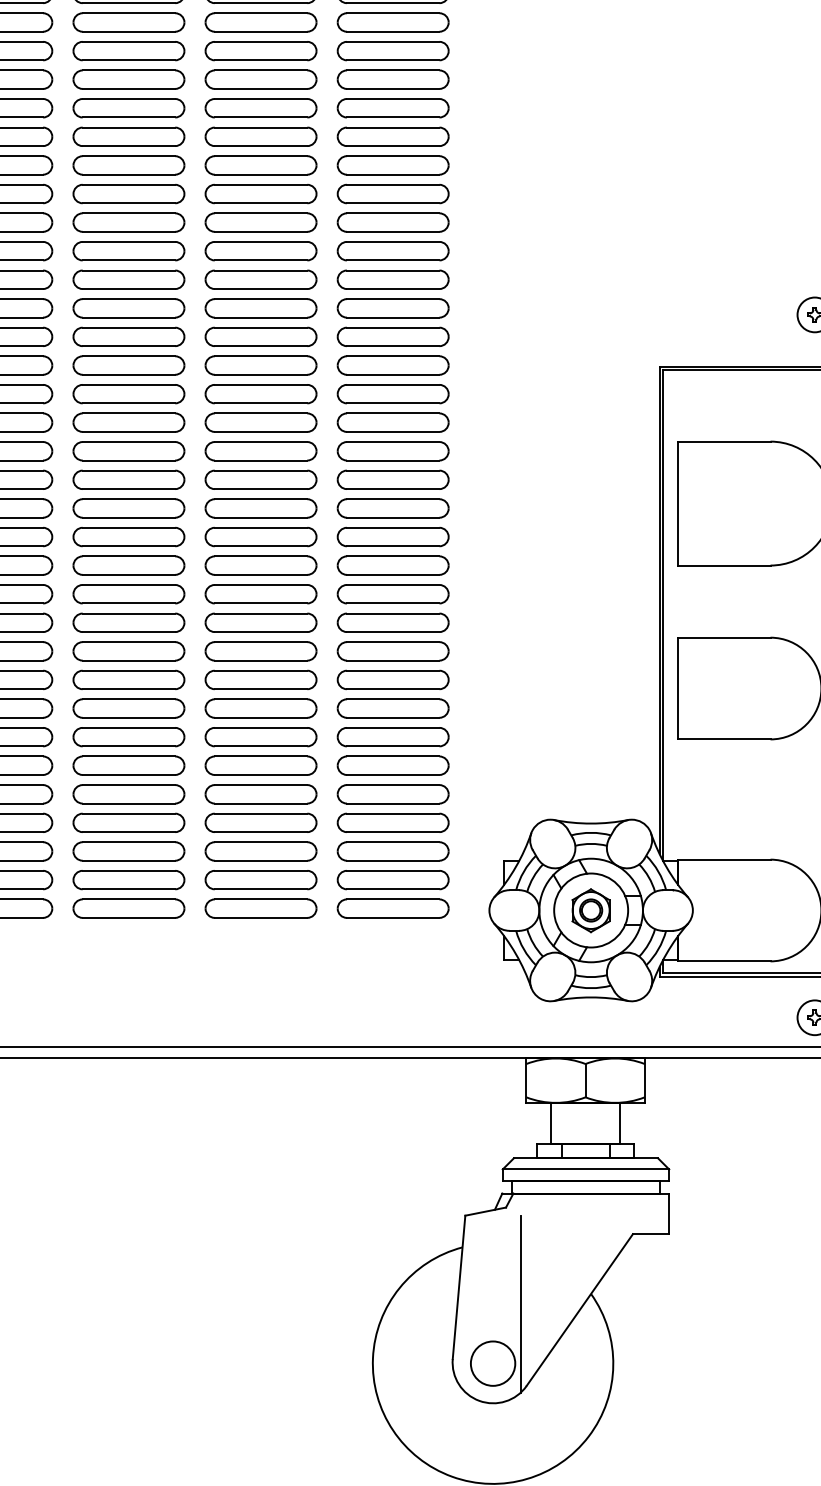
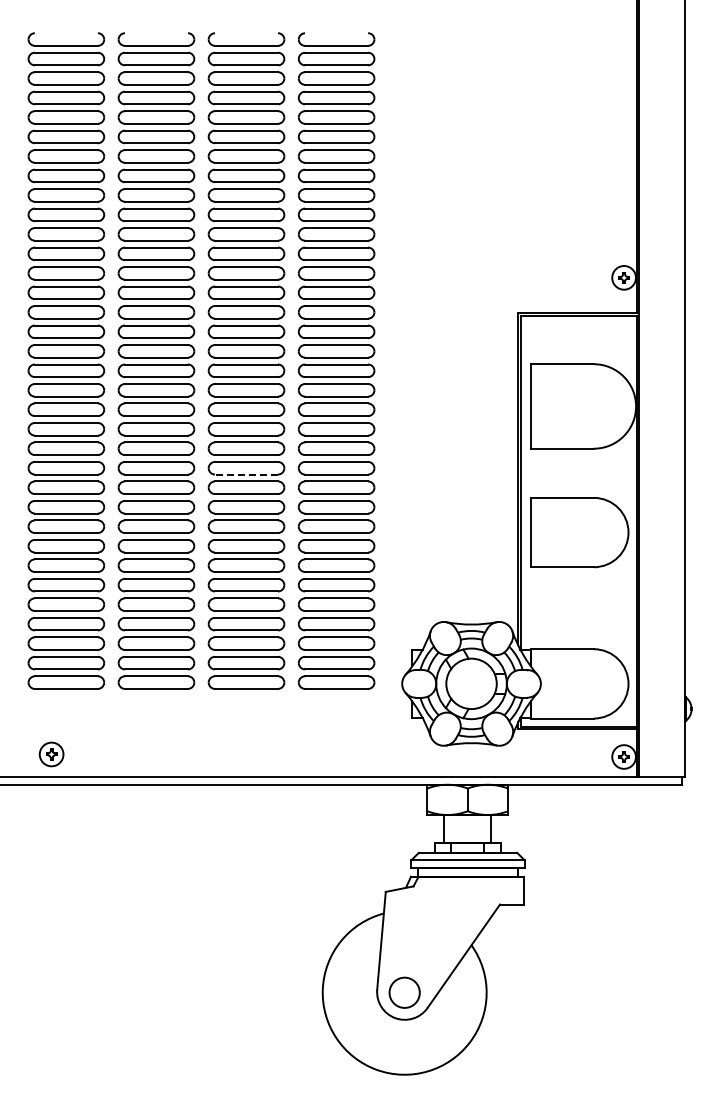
line: (261, 603) -> (246, 474), solid -> dashed
part: (591, 909) -> (471, 683), removed
line: (520, 1303) -> (423, 951), removed

